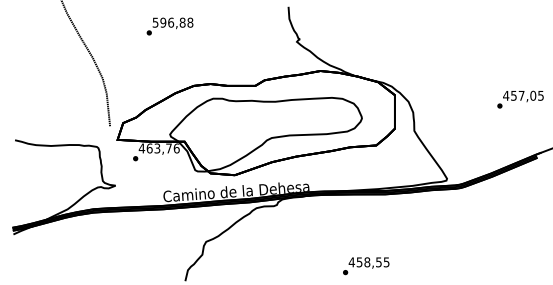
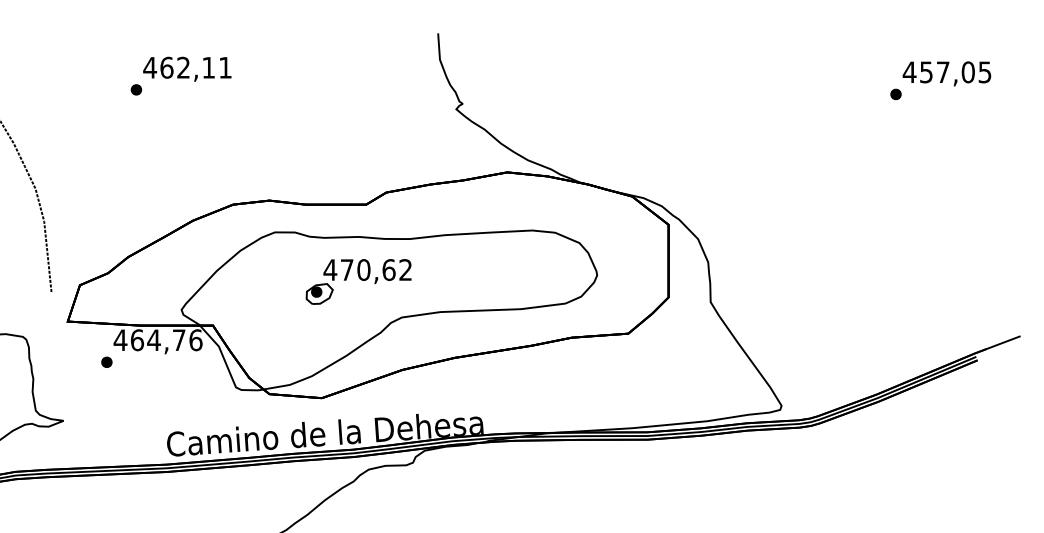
text: (172, 22) -> (186, 67), 596,88 -> 462,11
text: (520, 99) -> (940, 80), moved
part: (251, 121) -> (357, 281), added
text: (157, 148) -> (154, 340), 463,76 -> 464,76

